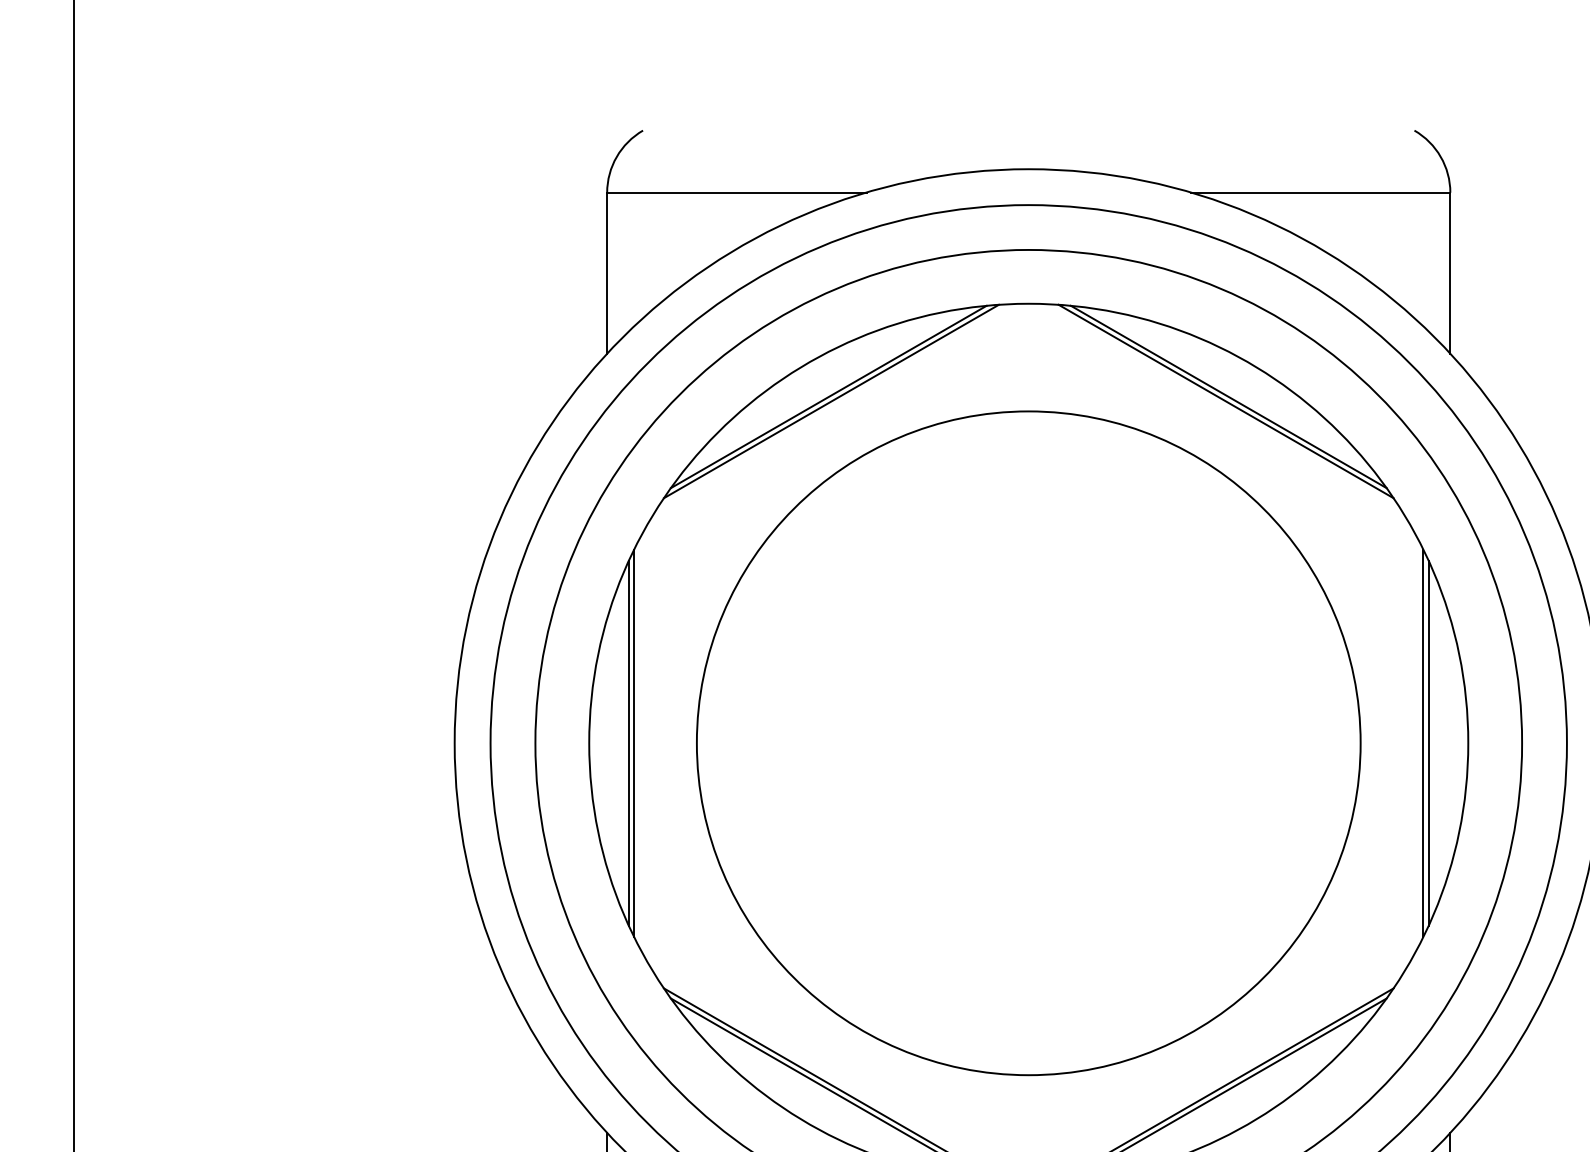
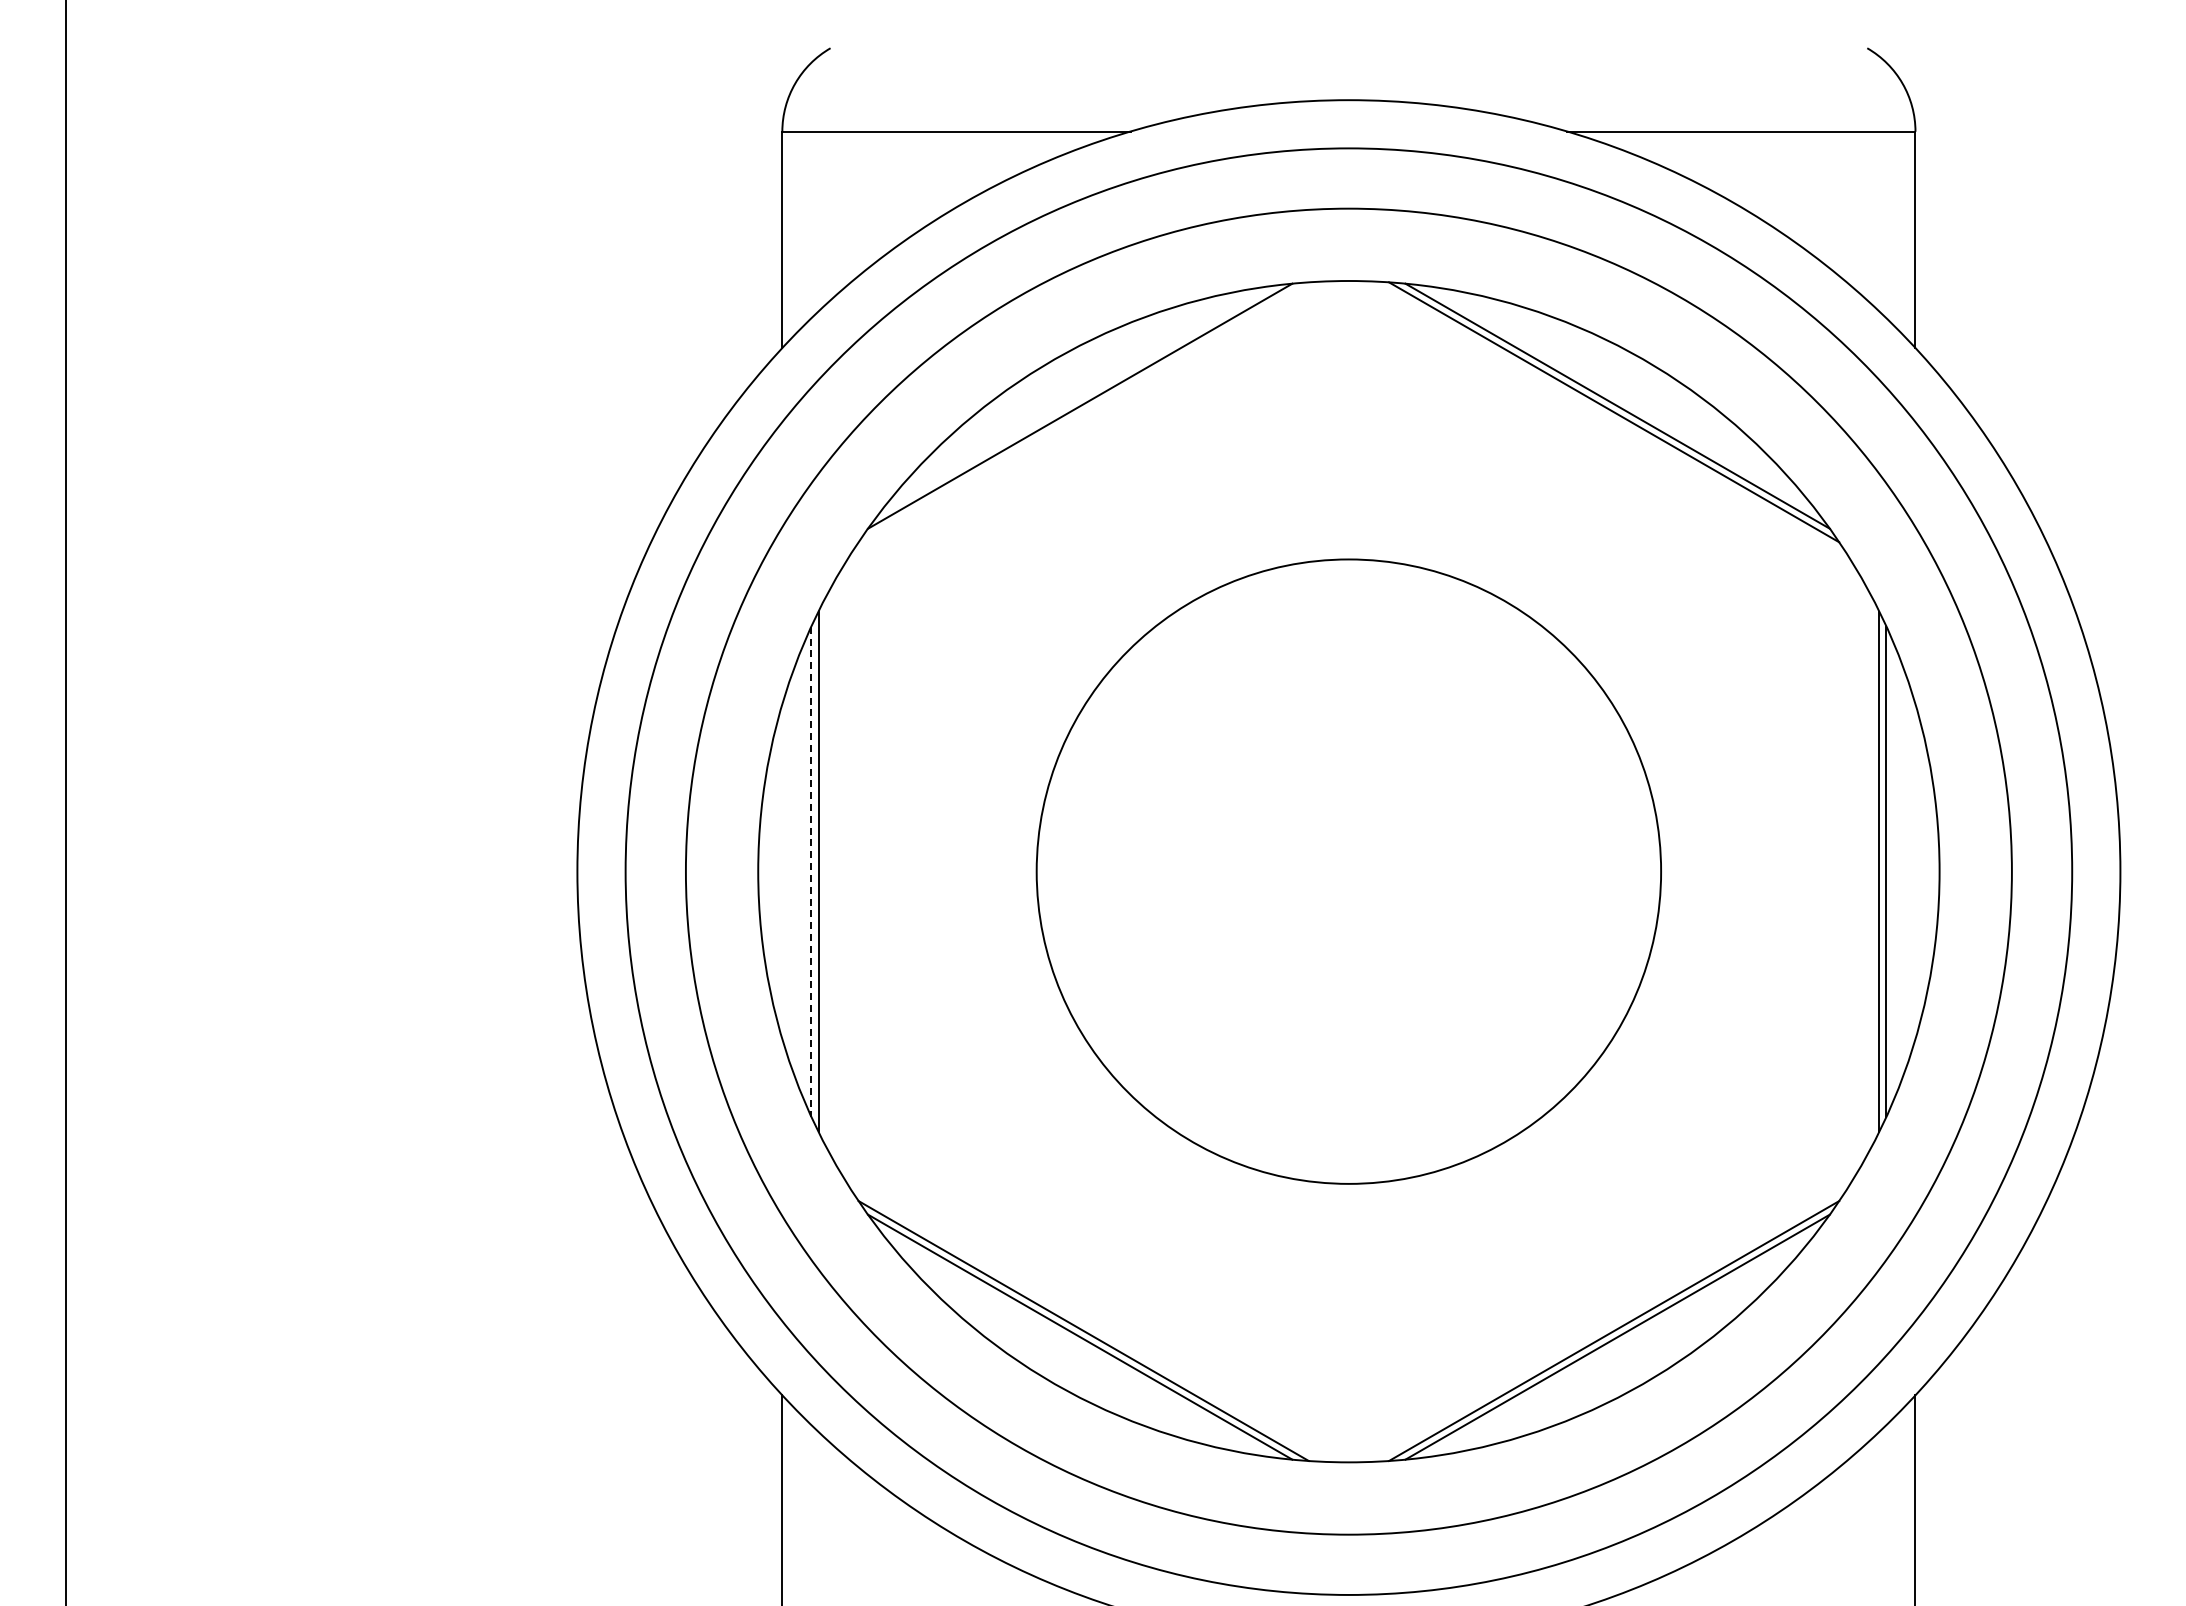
line: (831, 401) -> (1083, 412), removed
line: (628, 743) -> (811, 871), solid -> dashed
circle: (1028, 743) -> (1348, 871), size x0.7

